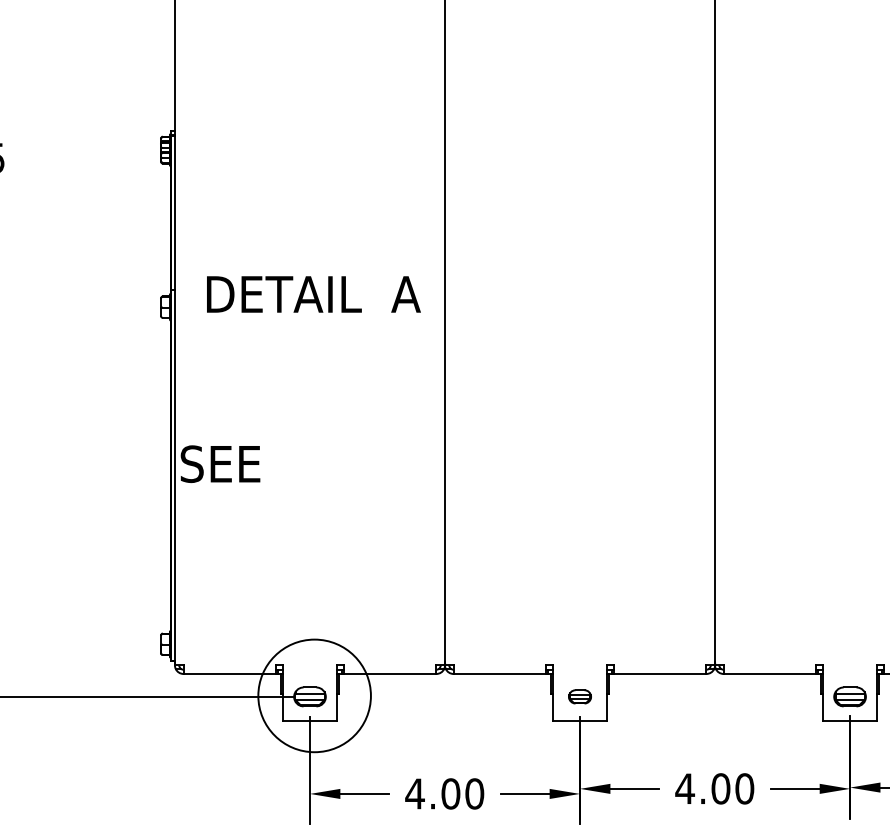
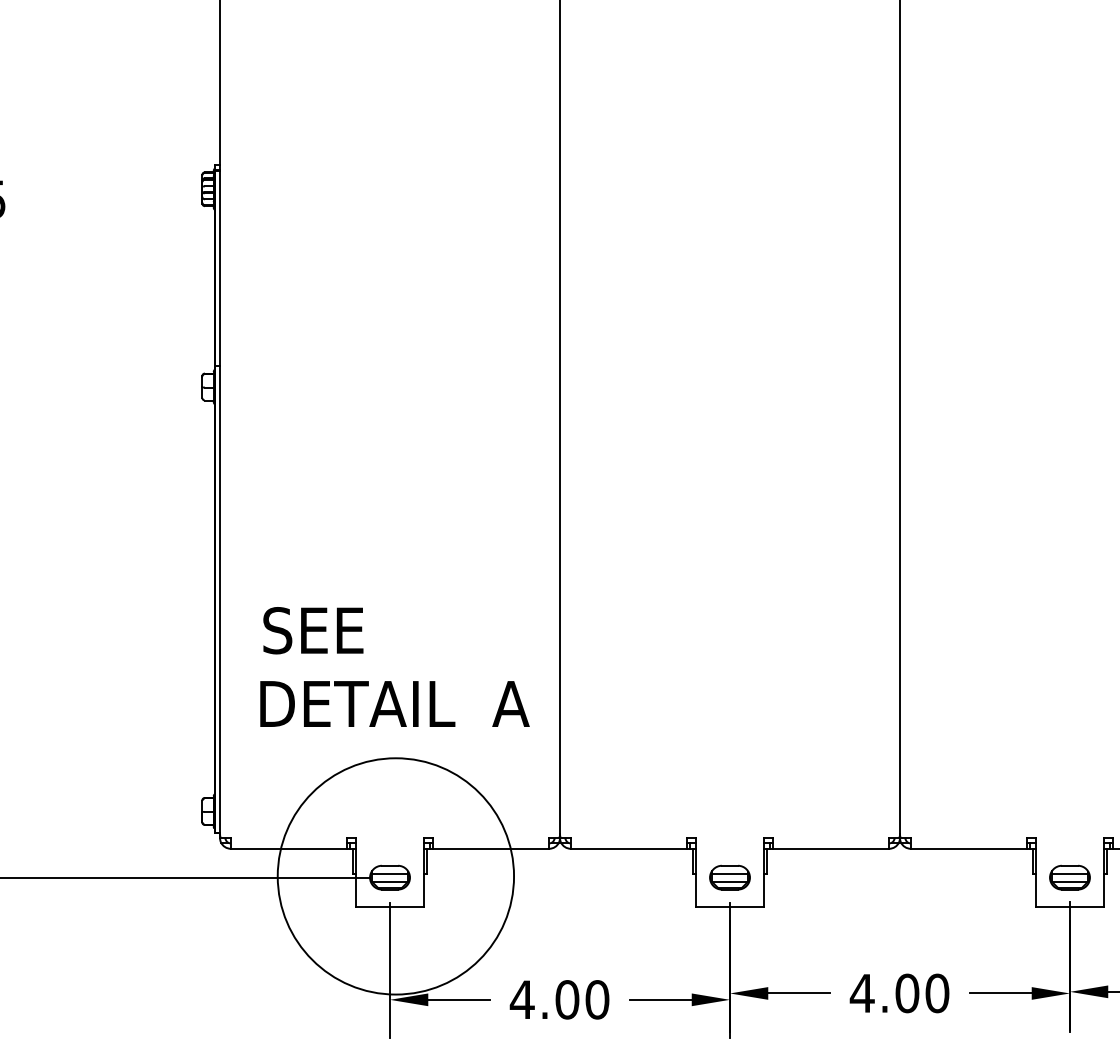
text: (313, 294) -> (394, 703), moved
text: (220, 464) -> (313, 630), moved
circle: (314, 695) -> (395, 876), size x1.67
part: (579, 696) -> (729, 877), size x1.43

